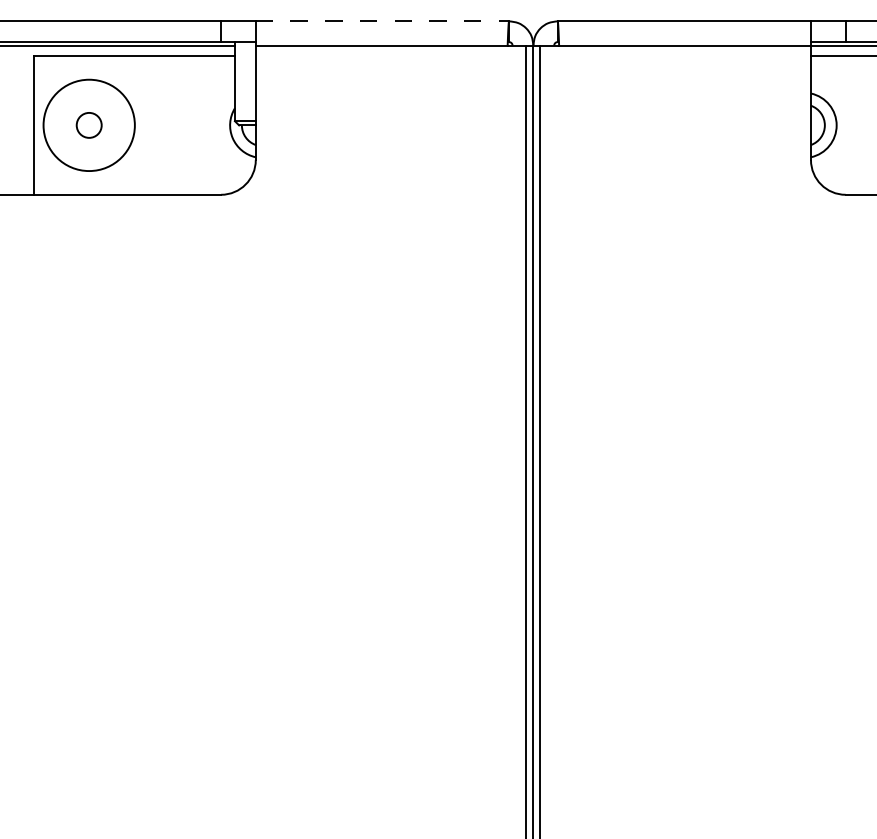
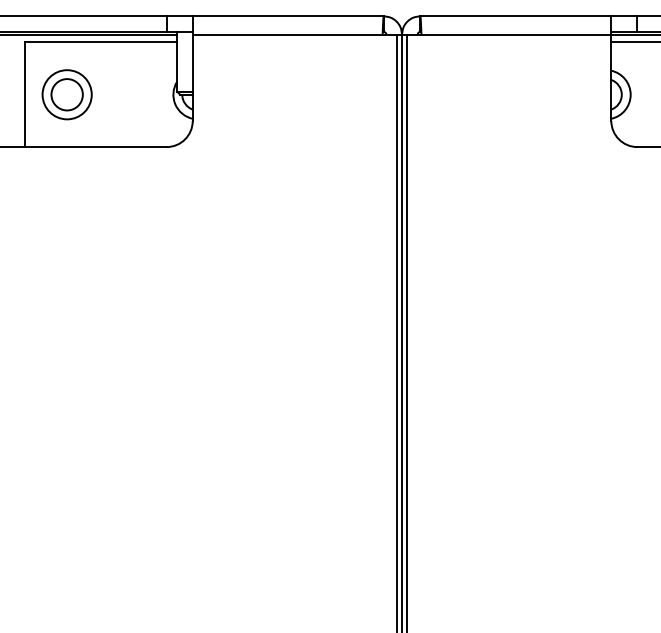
line: (382, 21) -> (288, 16), dashed -> solid
circle: (88, 125) -> (66, 94), size x0.71
circle: (89, 125) -> (67, 94), size x1.67

